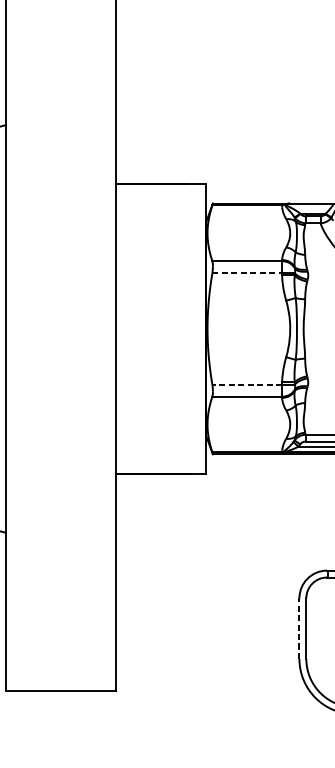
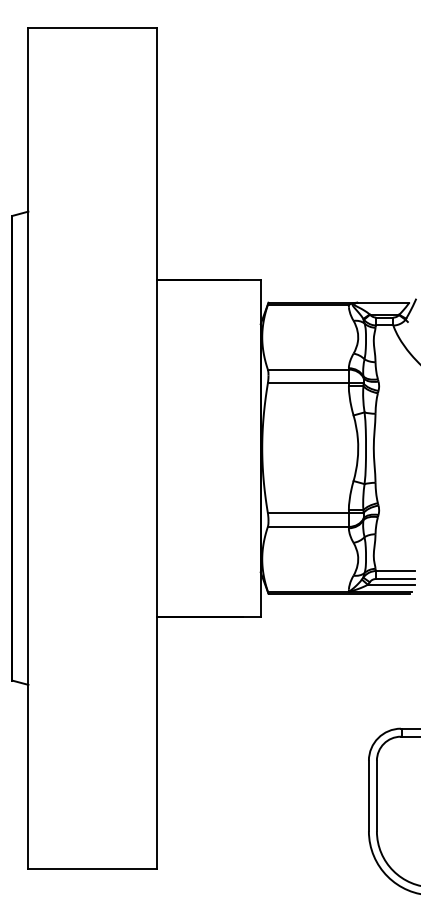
line: (247, 273) -> (308, 383), dashed -> solid
line: (246, 385) -> (307, 513), dashed -> solid
line: (299, 628) -> (368, 795), dashed -> solid

